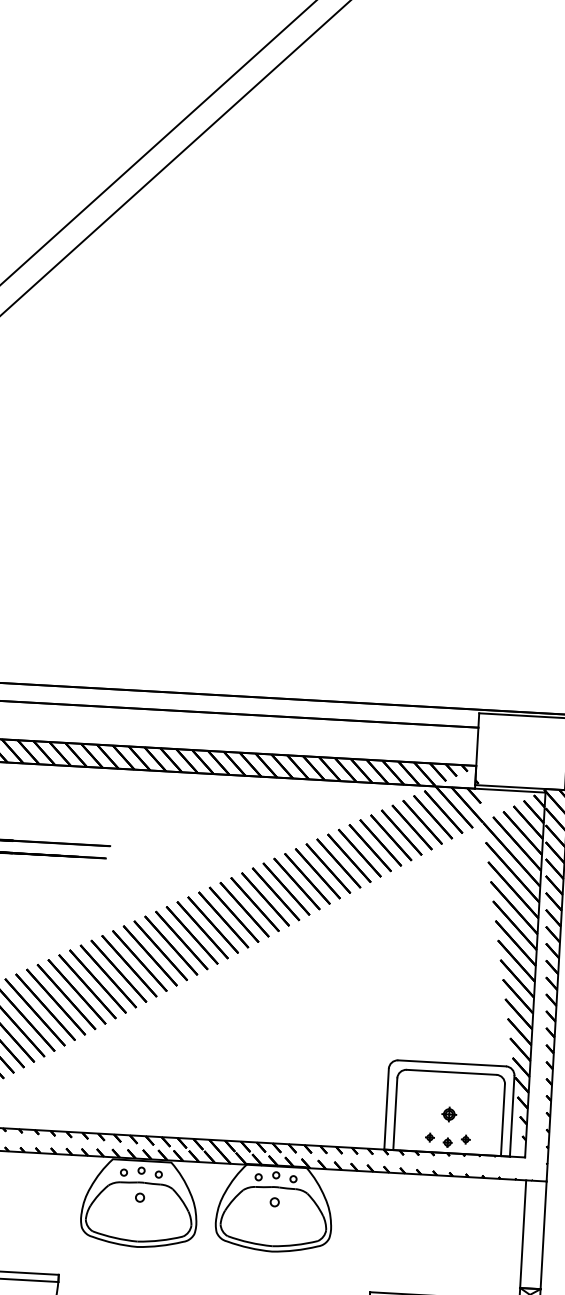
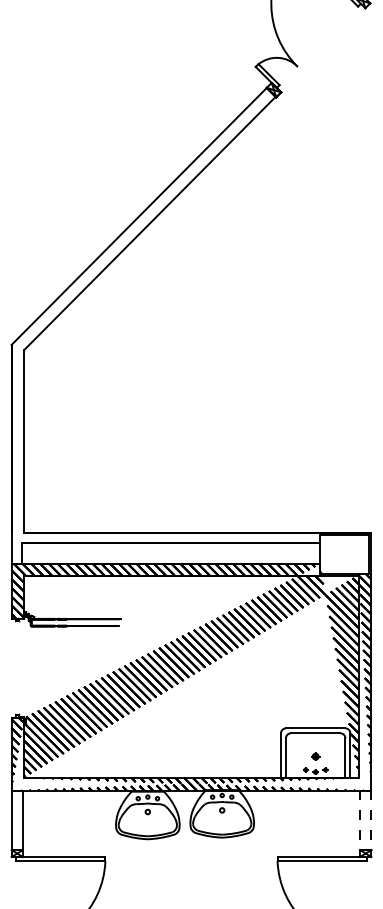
line: (523, 1234) -> (360, 820), solid -> dashed
line: (543, 1235) -> (371, 820), solid -> dashed

